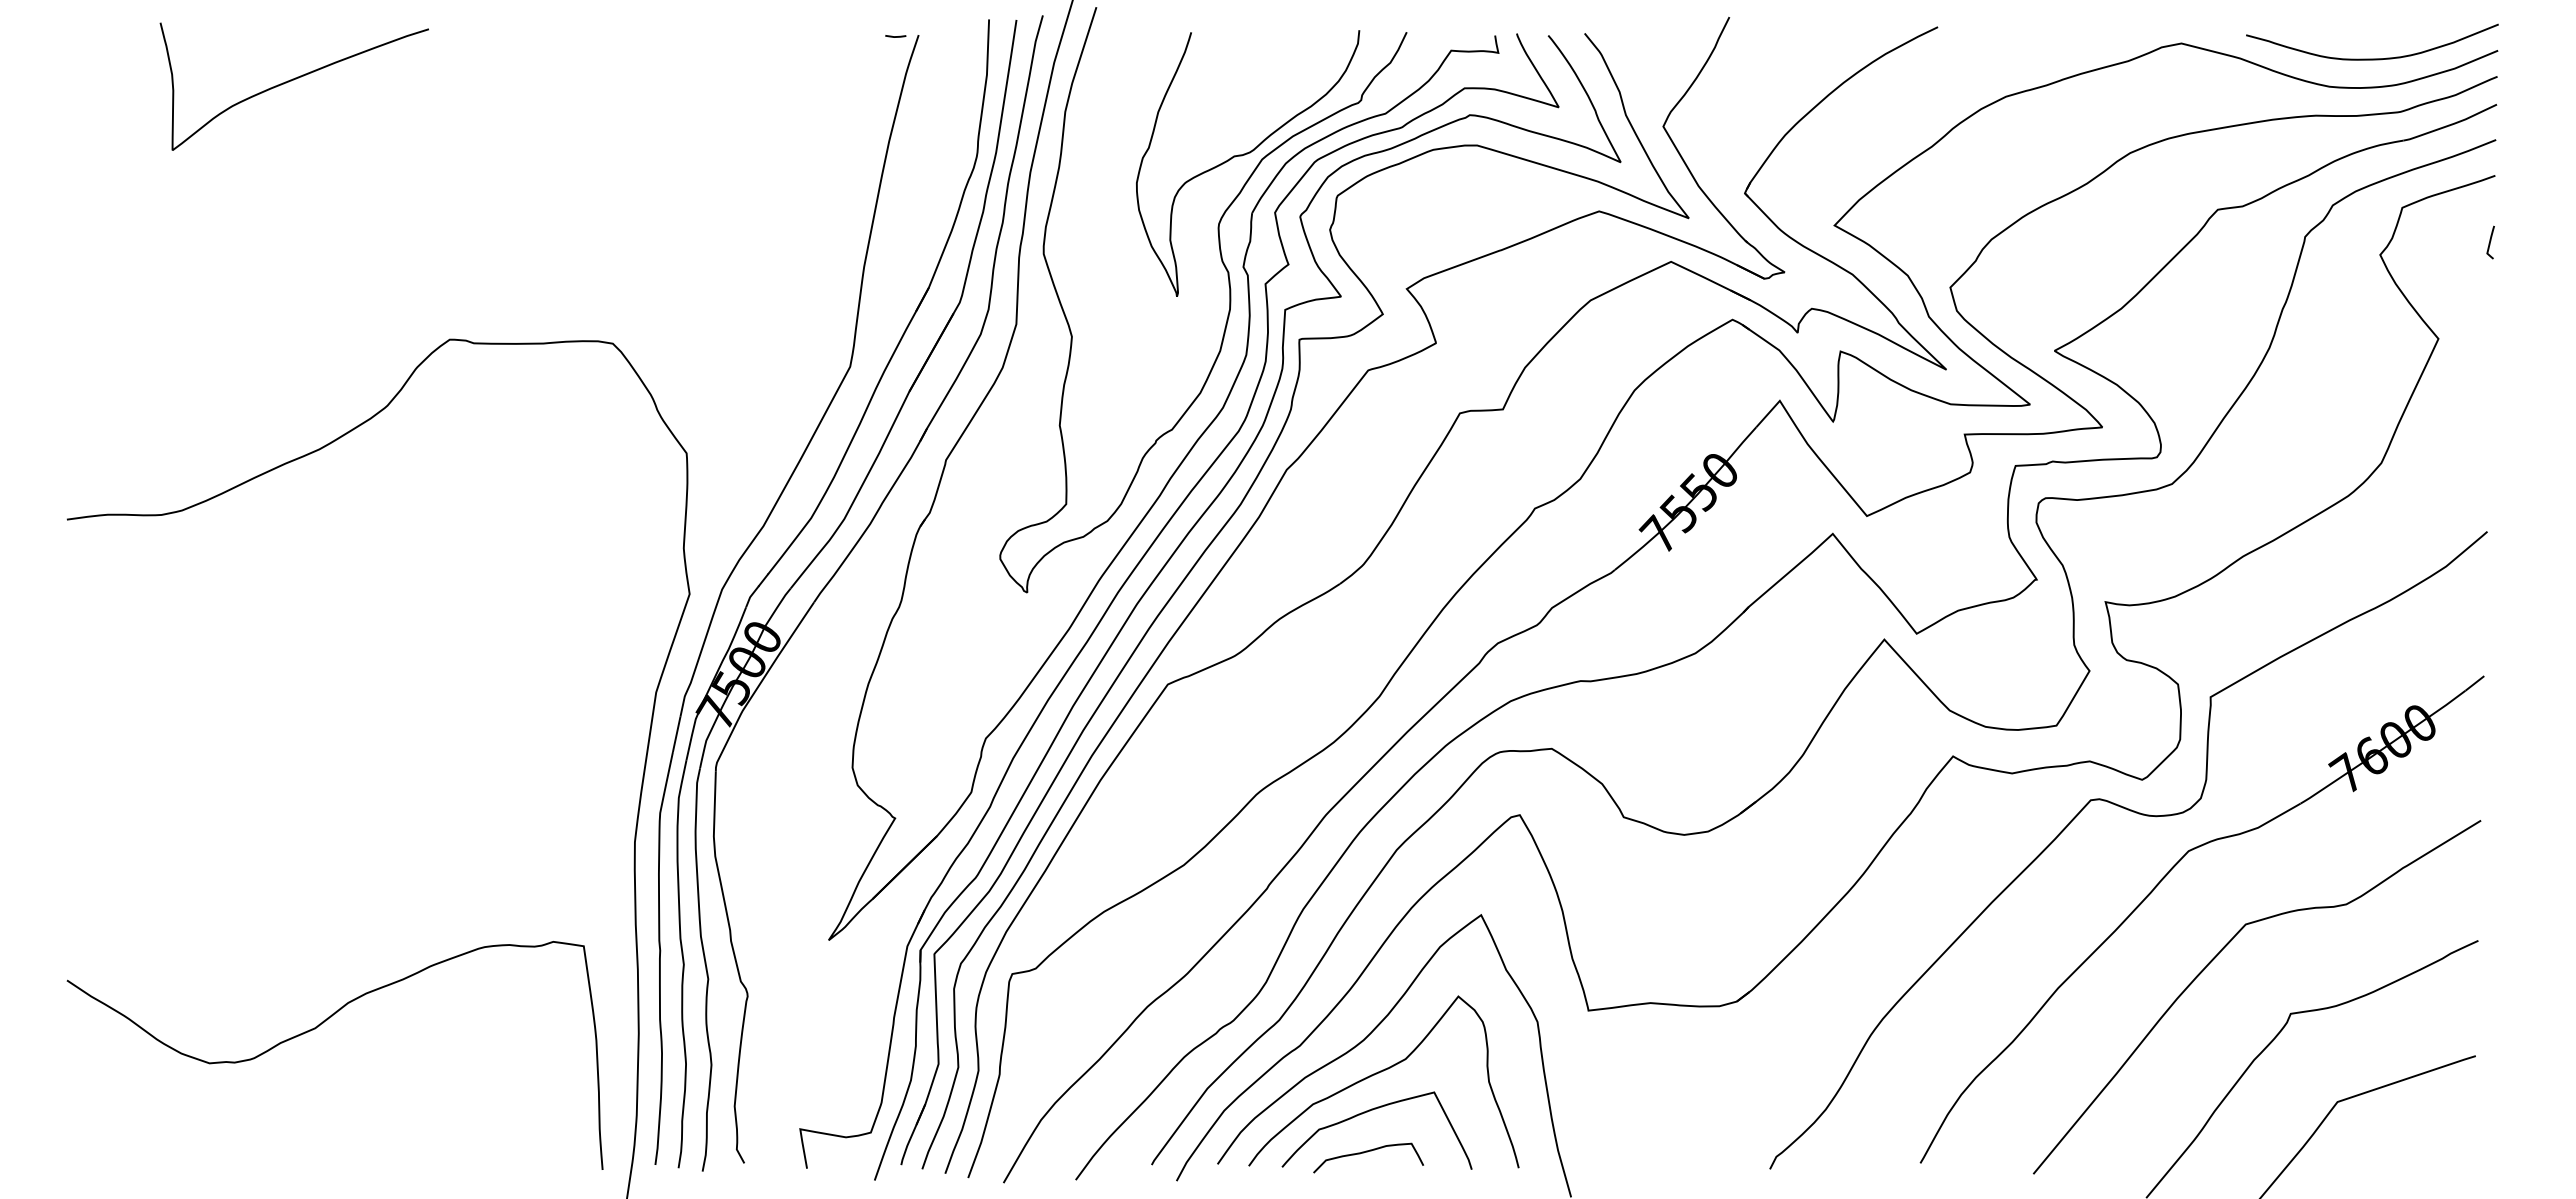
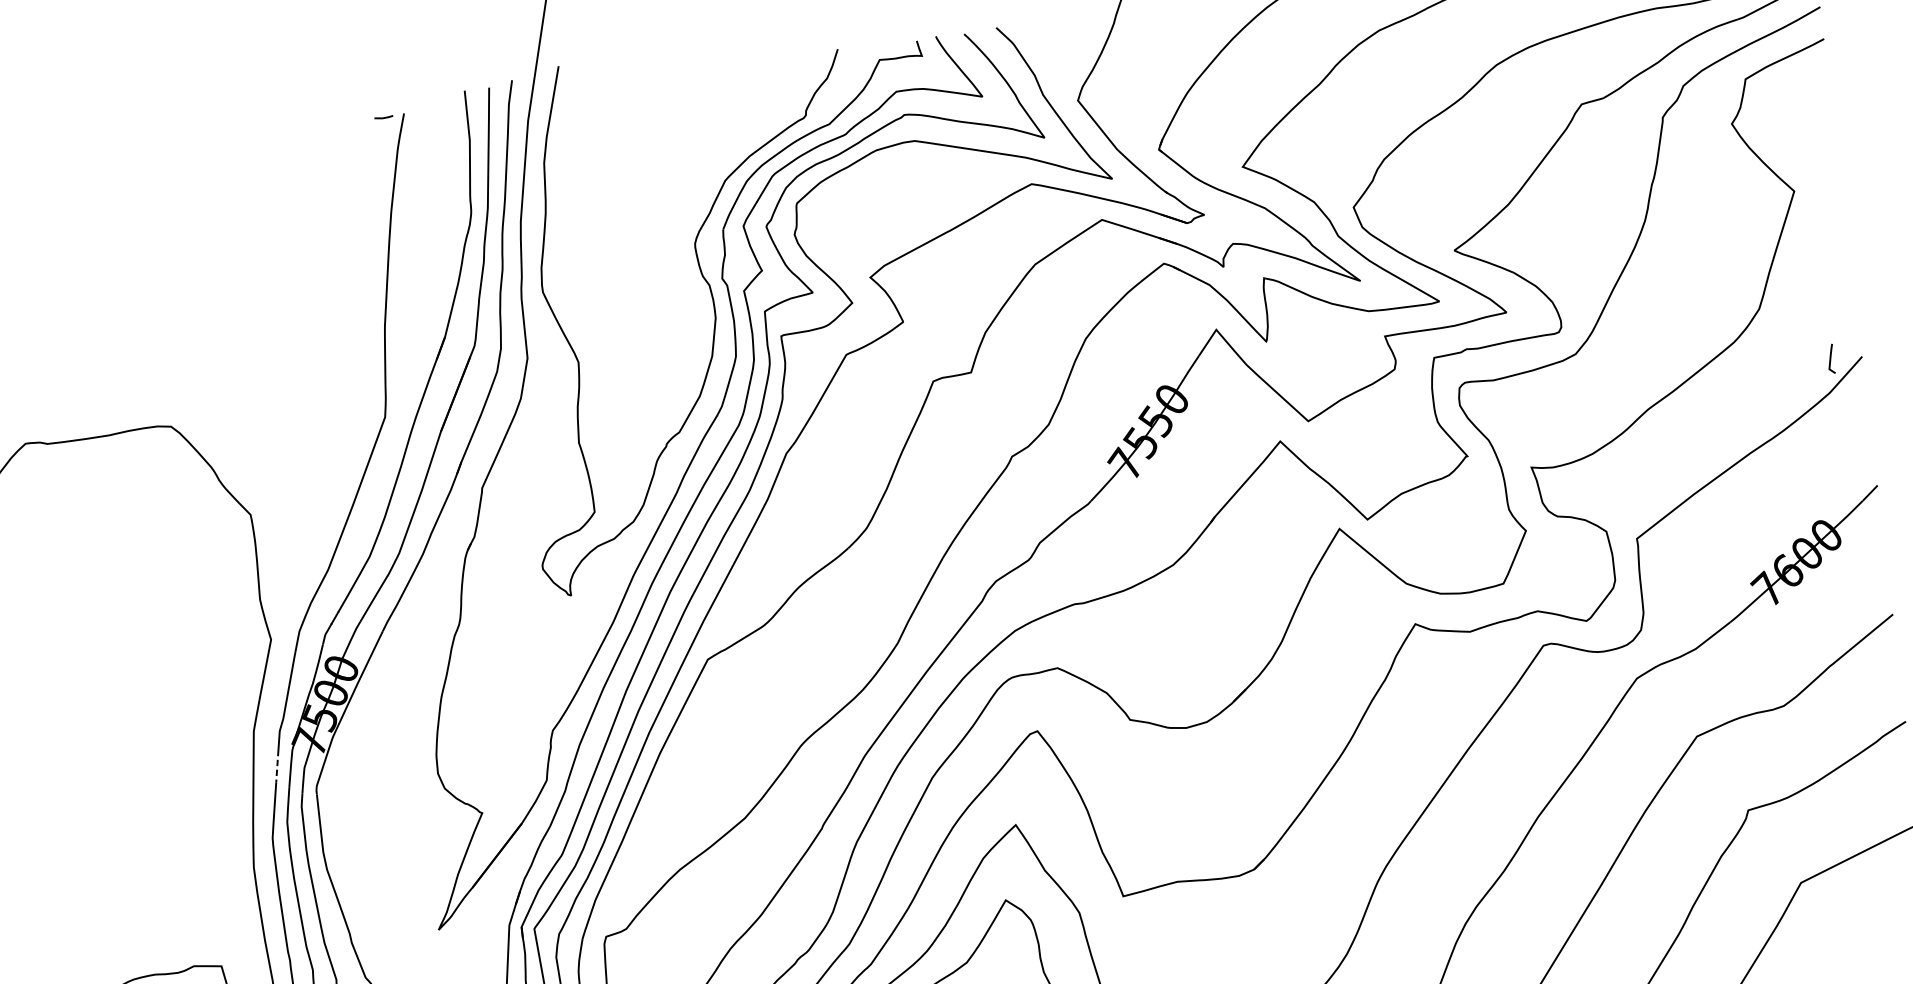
curve: (1245, 155) -> (709, 179), removed
curve: (2490, 242) -> (1830, 359), moved
line: (676, 735) -> (277, 767), solid -> dashed

